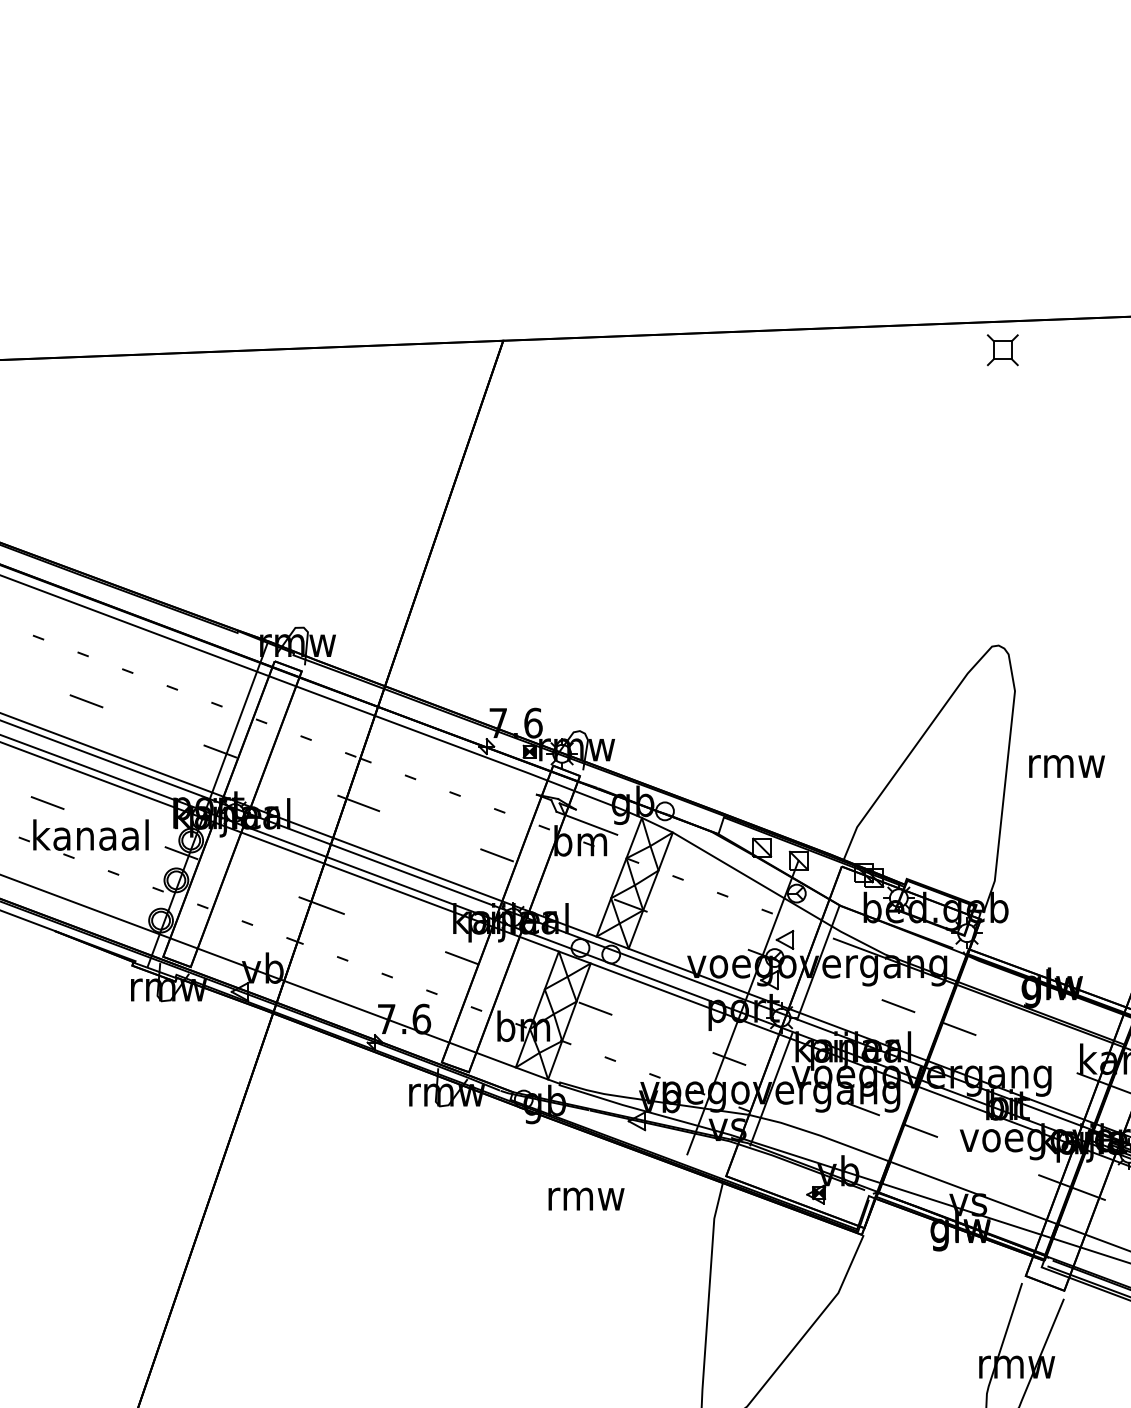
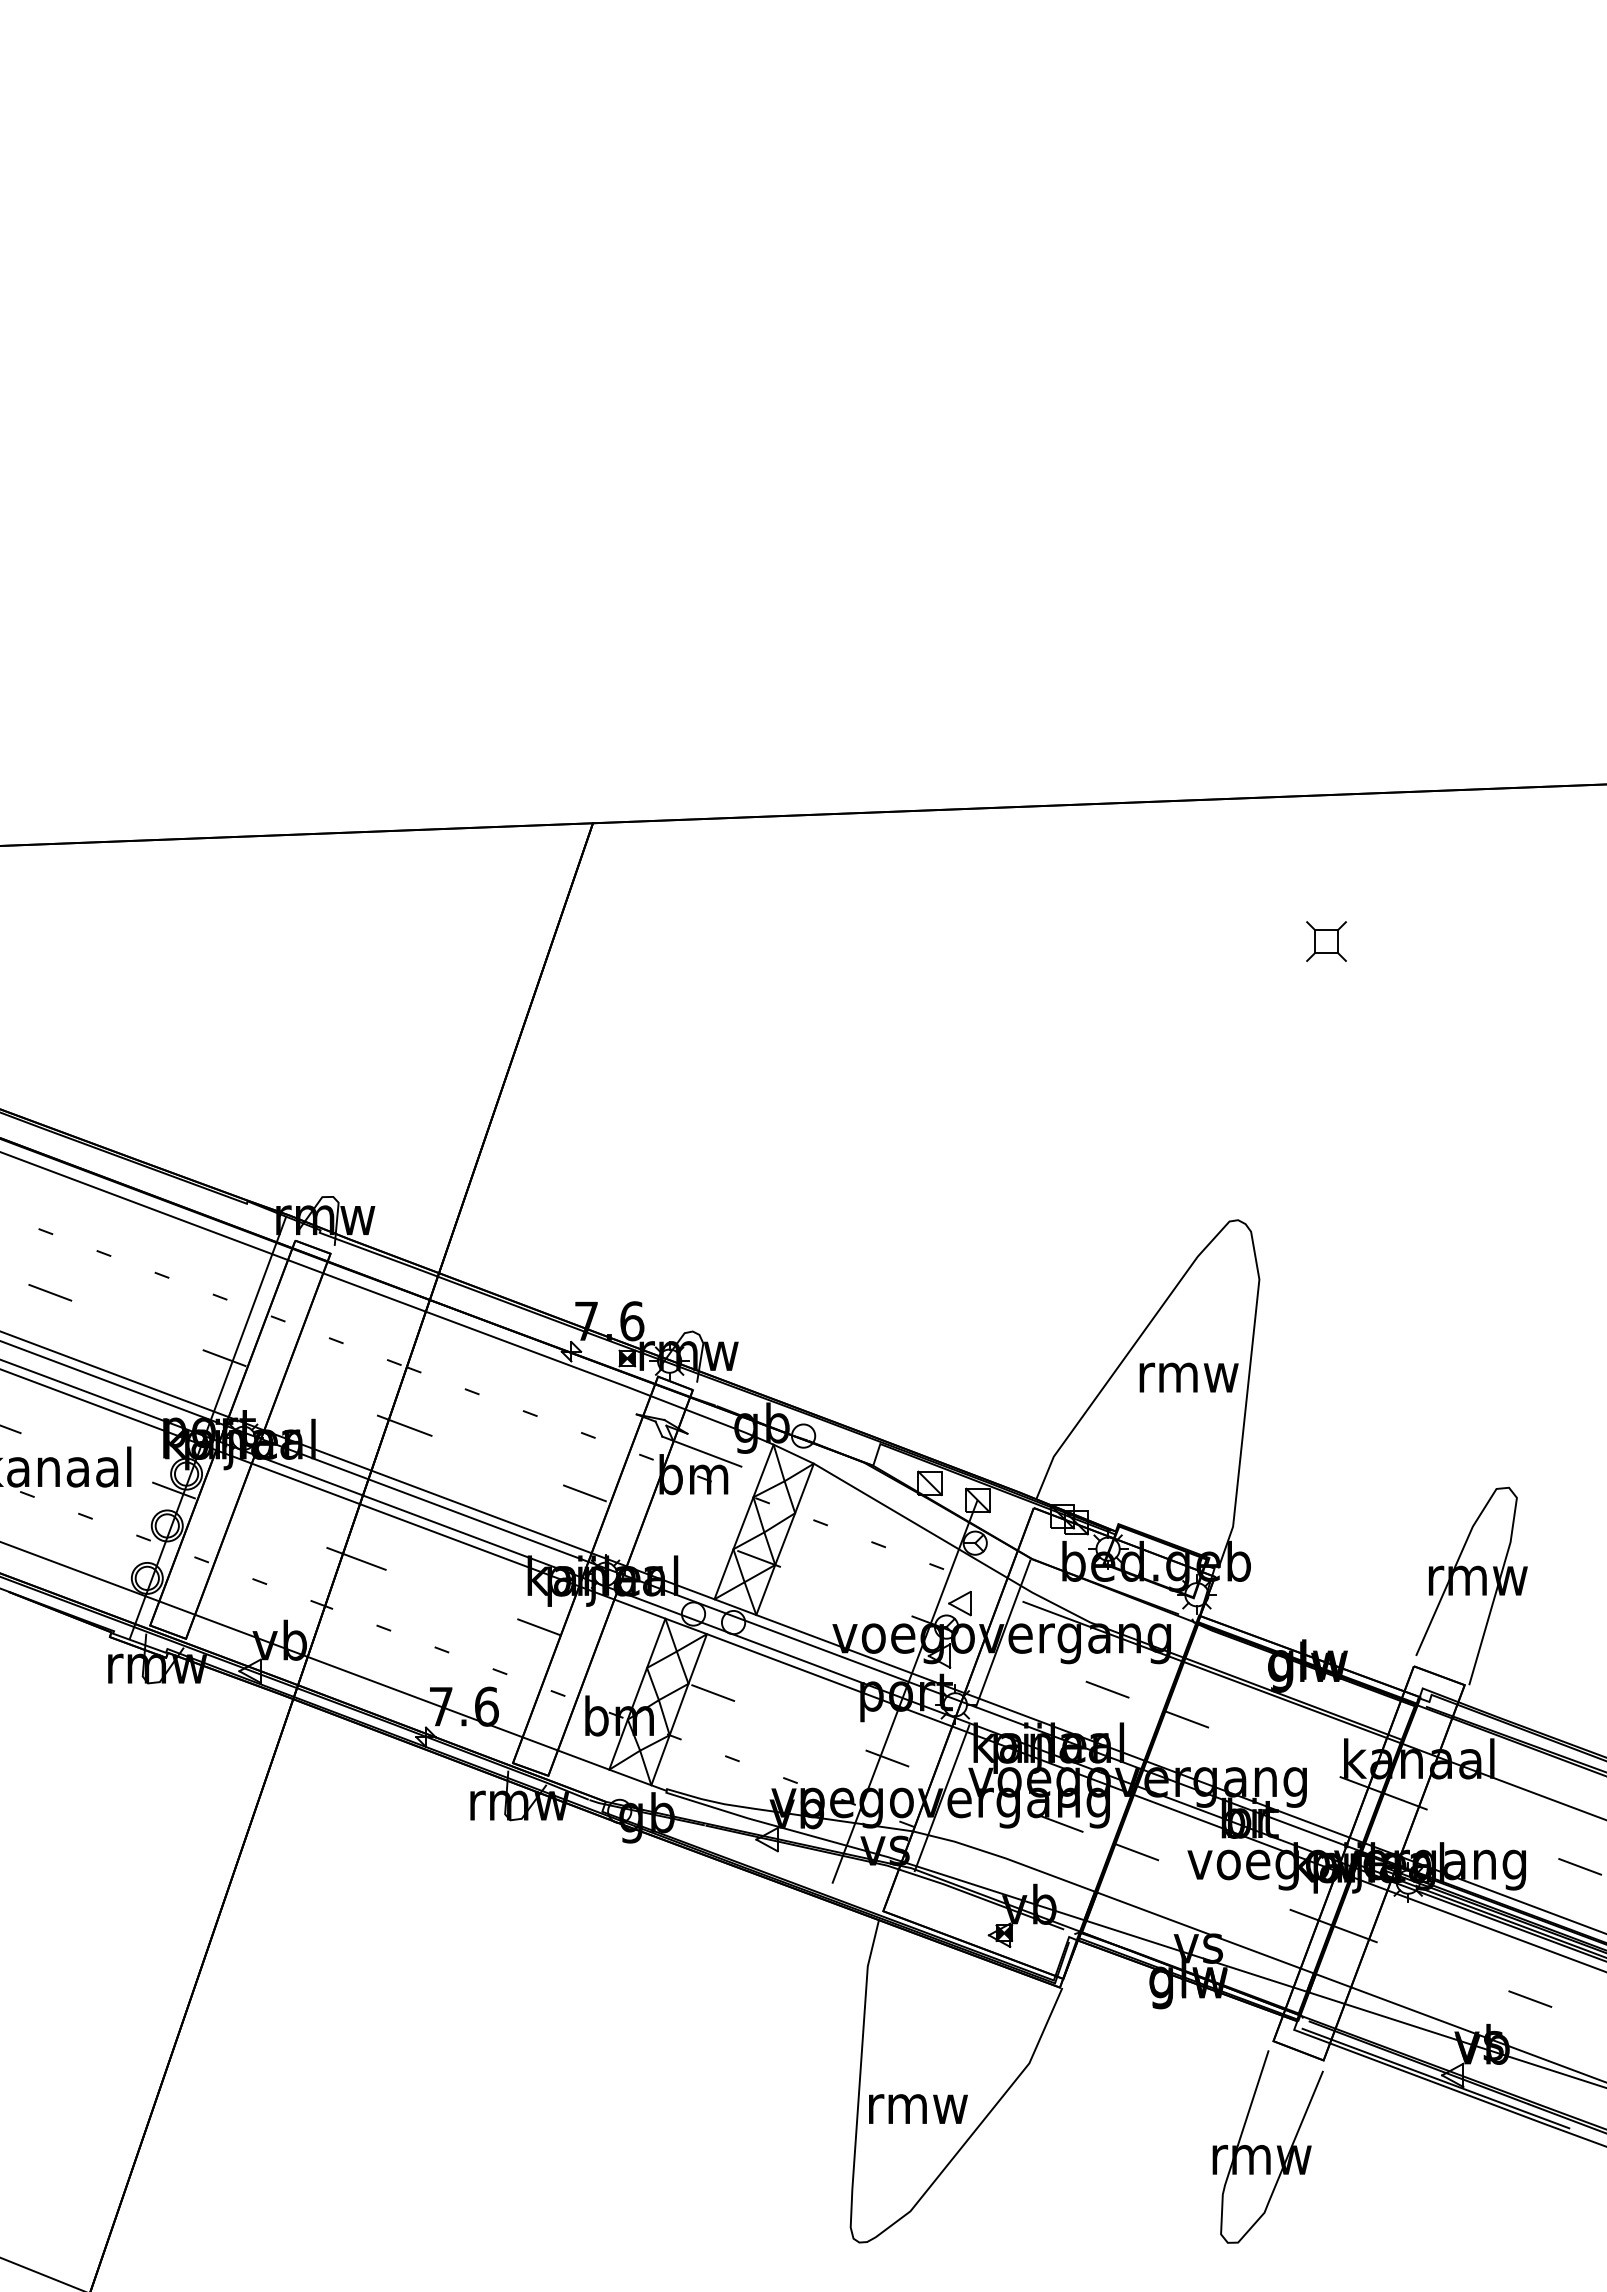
part: (1002, 350) -> (1326, 941), moved
text: (1066, 766) -> (1188, 1377), moved
text: (586, 1198) -> (918, 2108), moved

